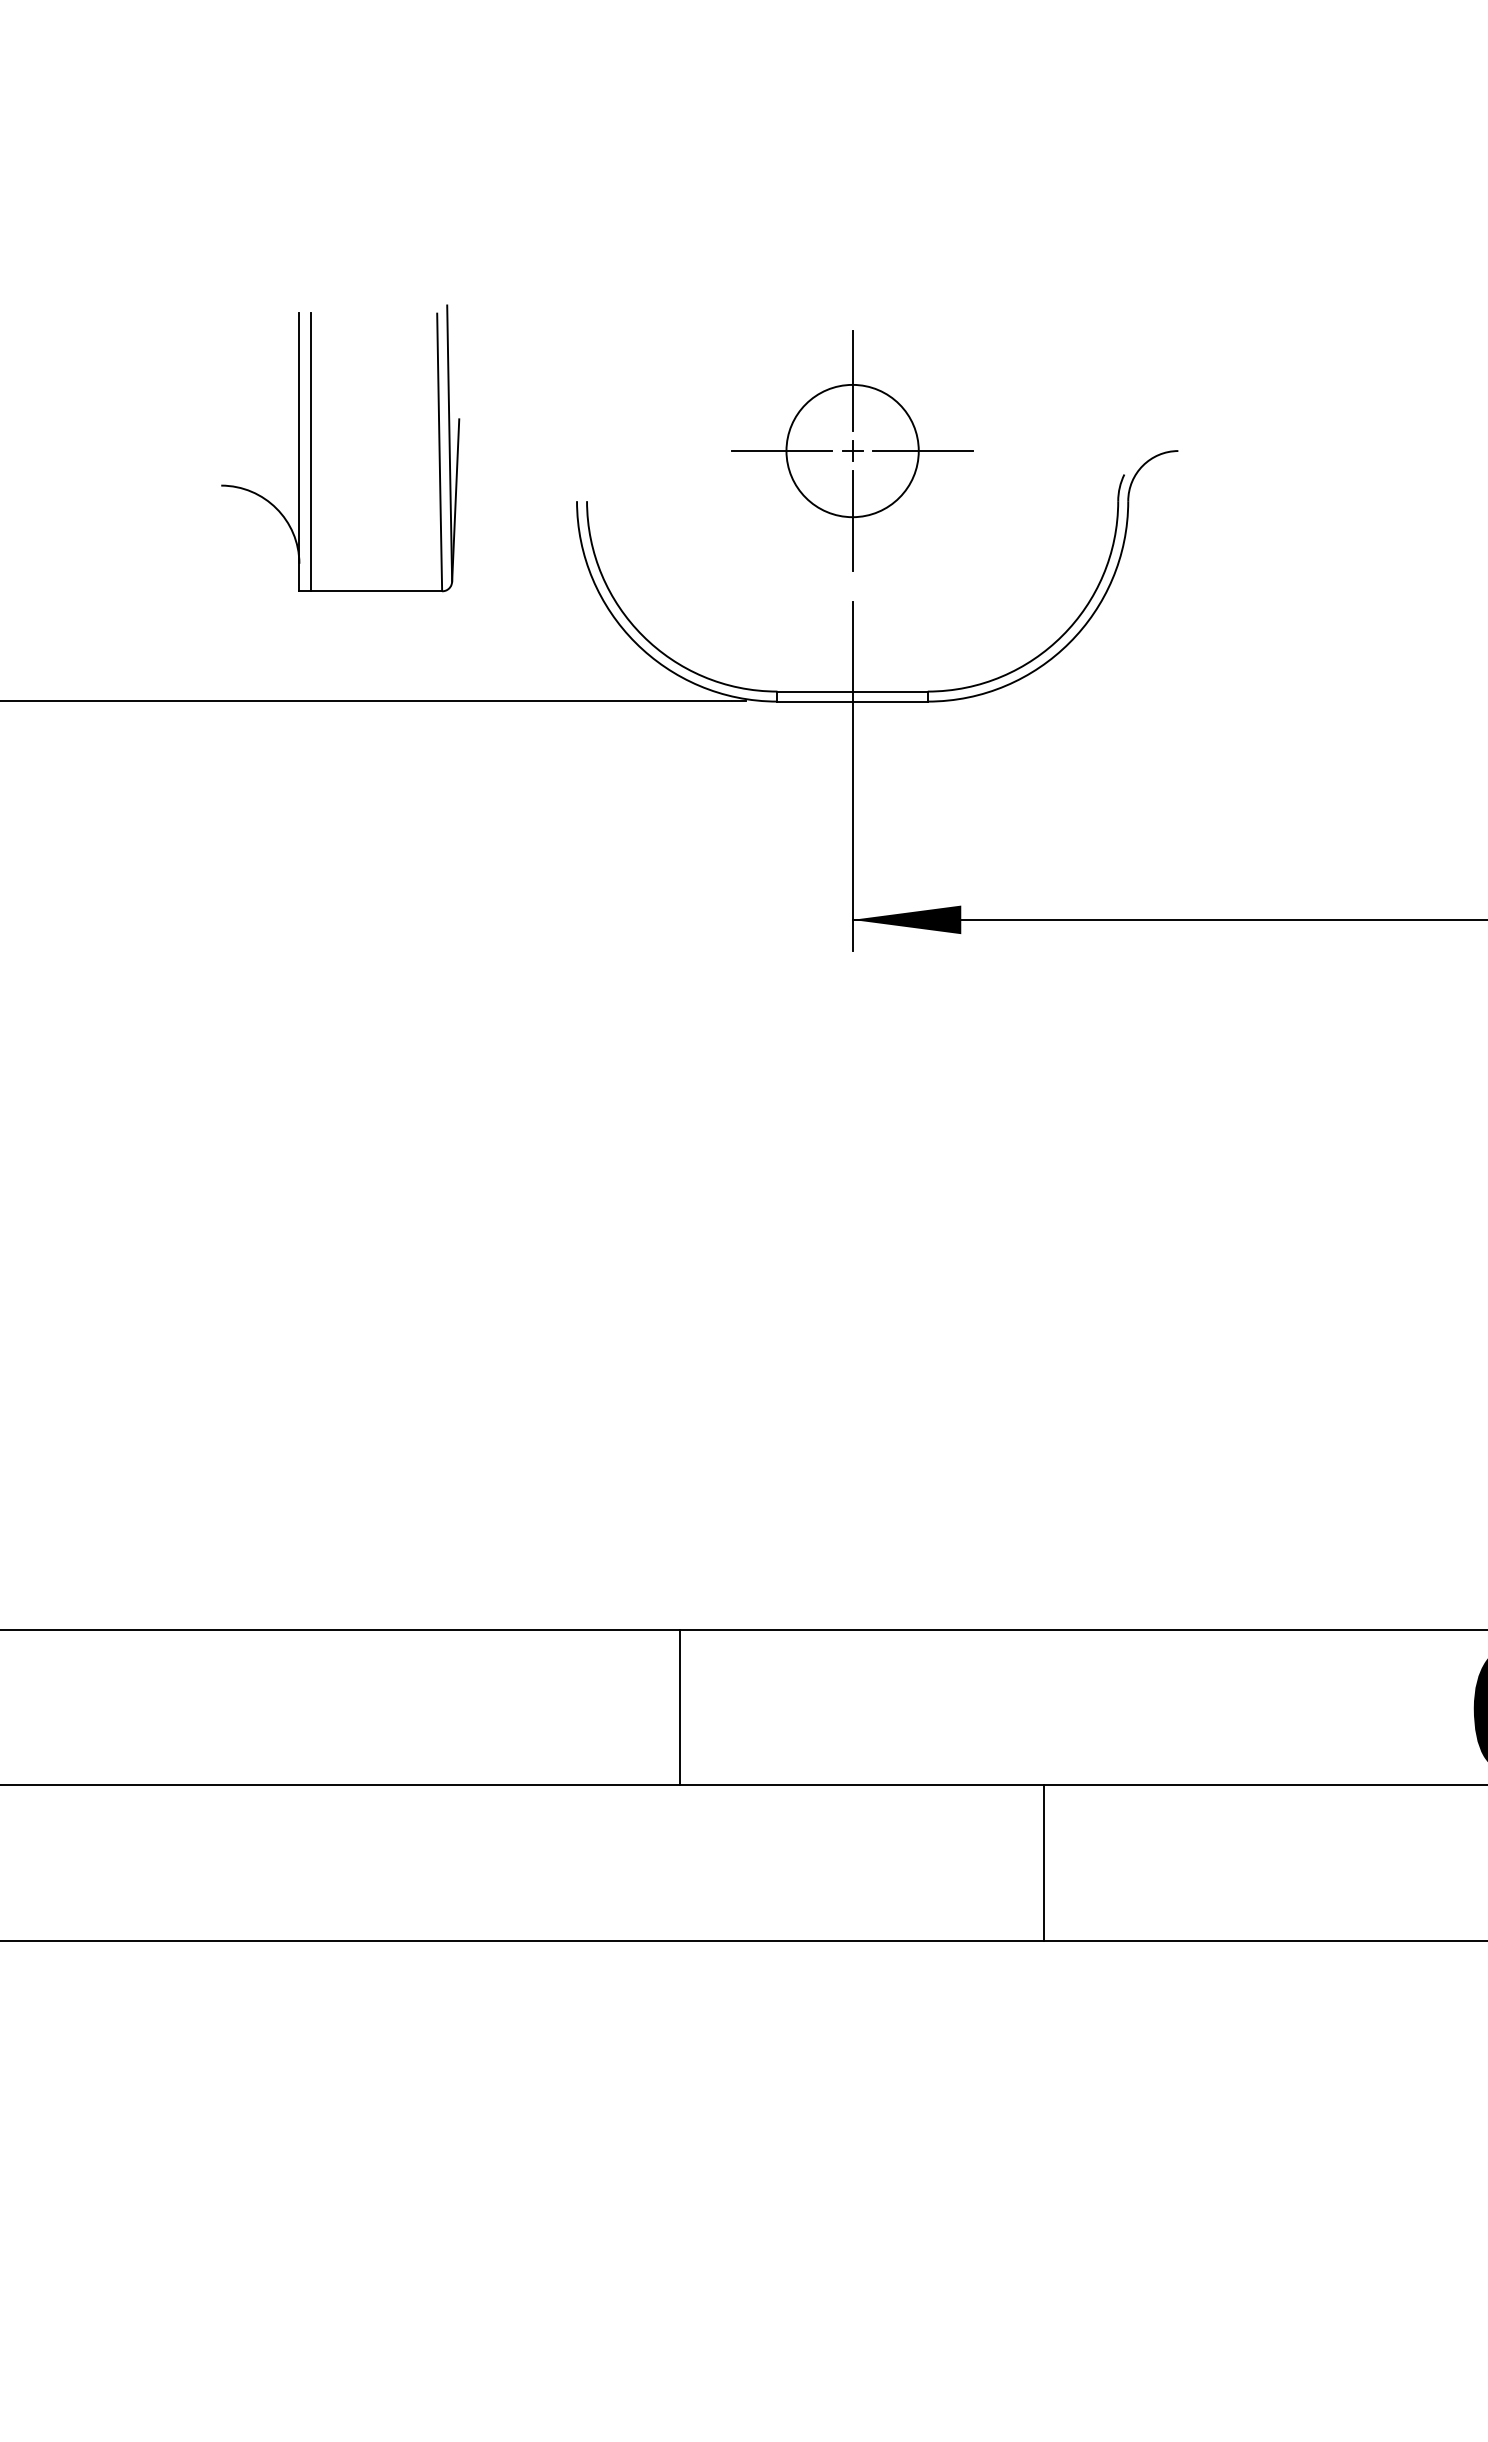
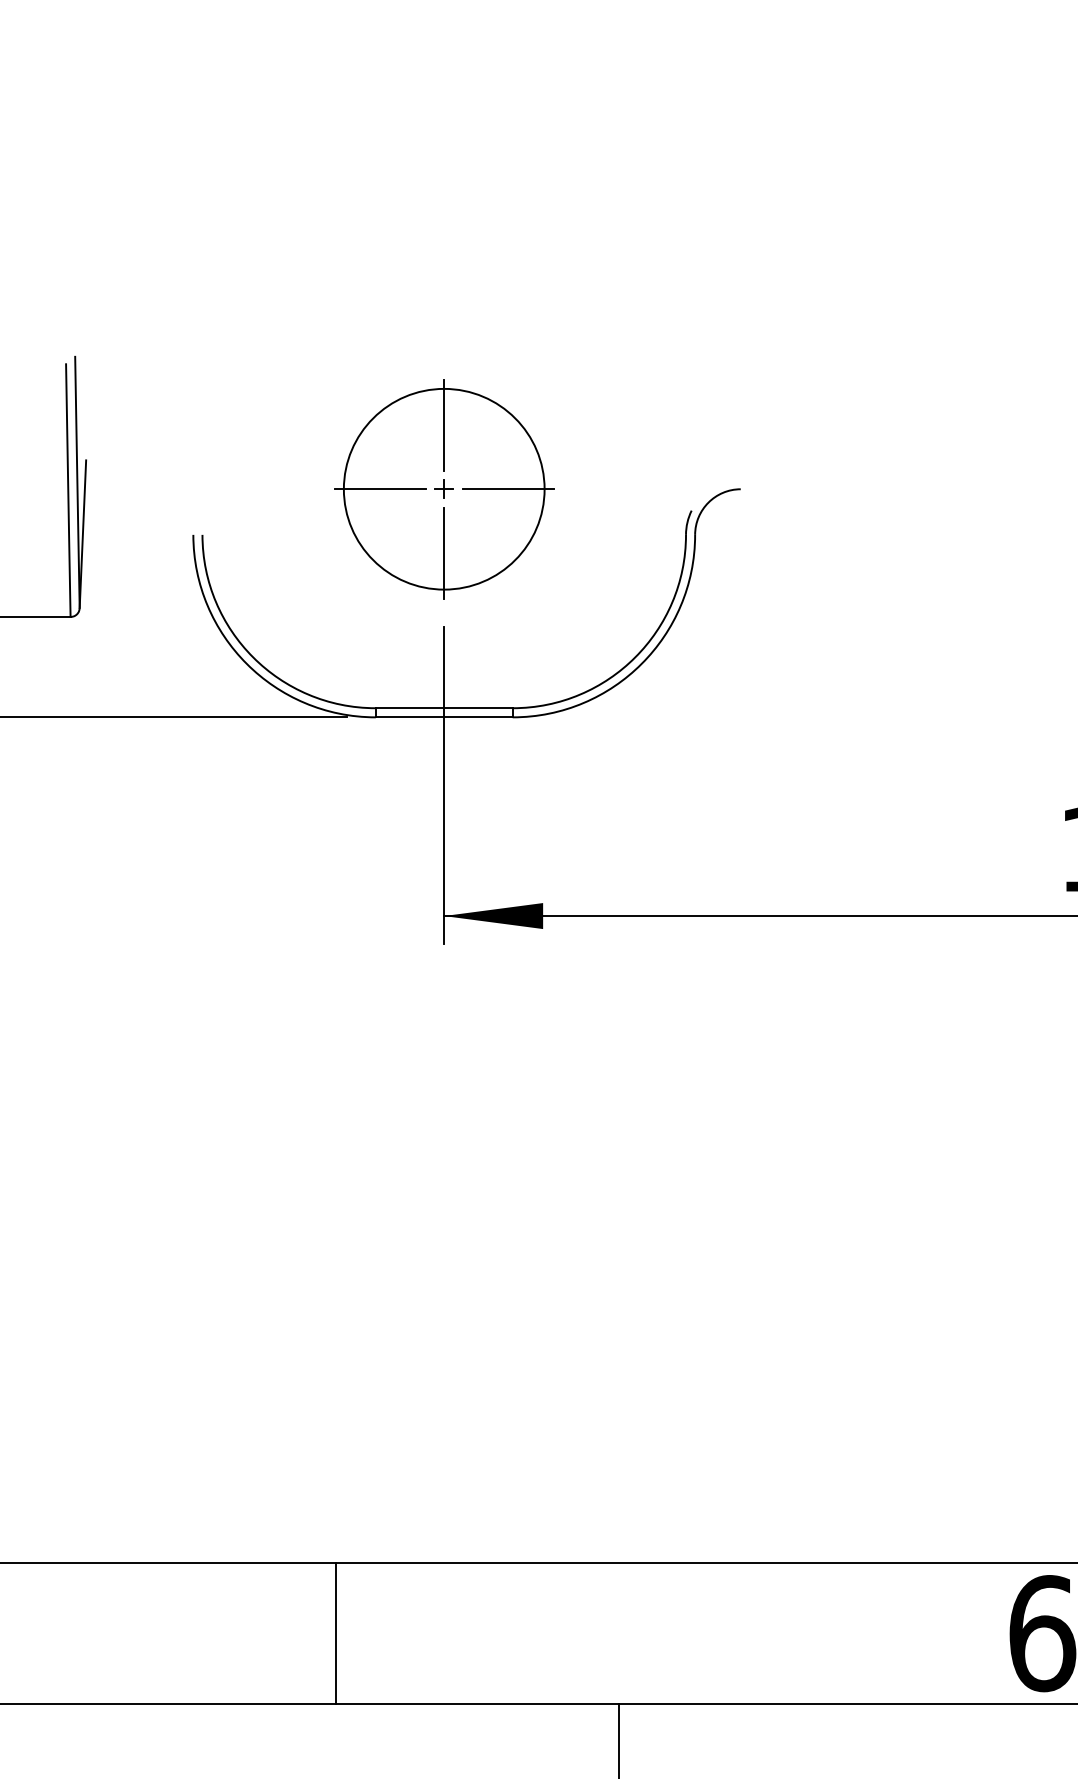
circle: (852, 450) -> (444, 488), size x1.67
line: (679, 1707) -> (335, 1633), moved

